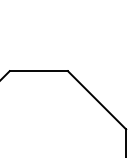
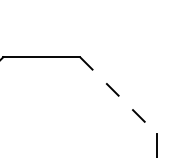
line: (97, 100) -> (119, 95), solid -> dashed

